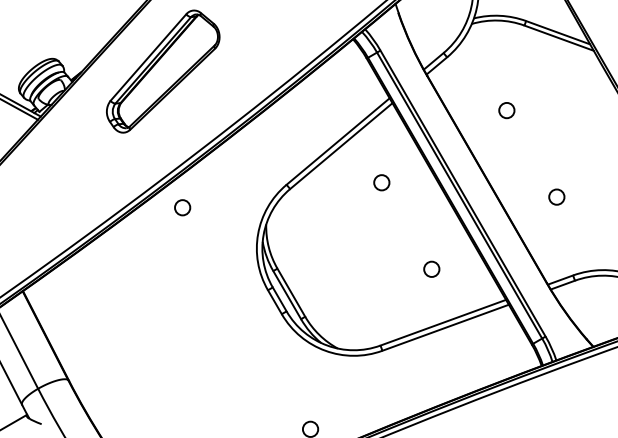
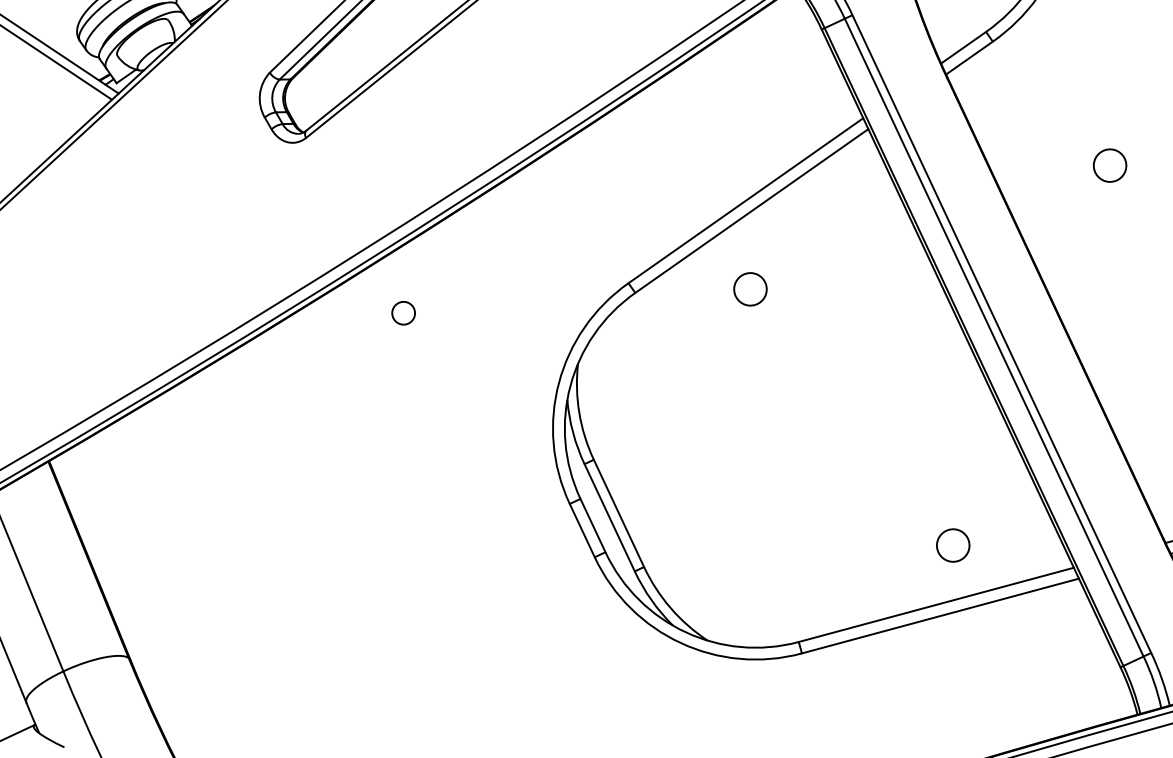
circle: (381, 182) -> (749, 288), moved
circle: (182, 207) -> (403, 312), size x0.7
circle: (431, 268) -> (952, 543), moved

